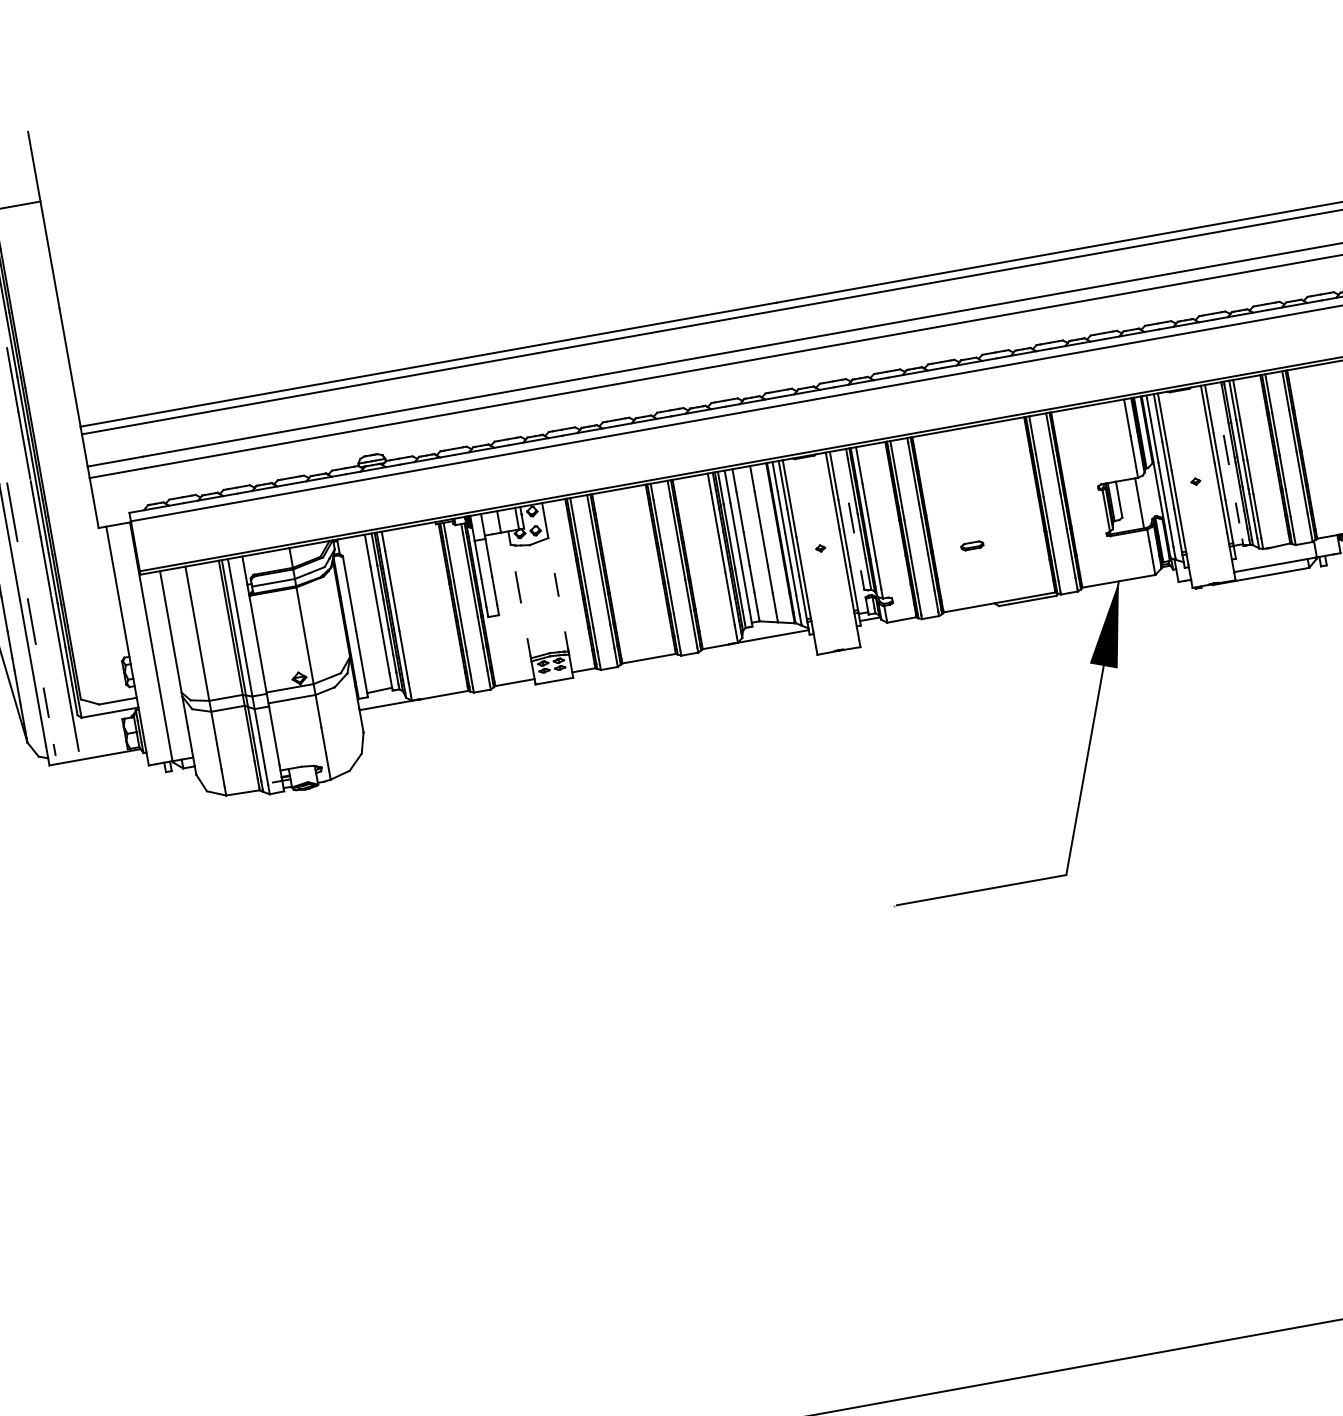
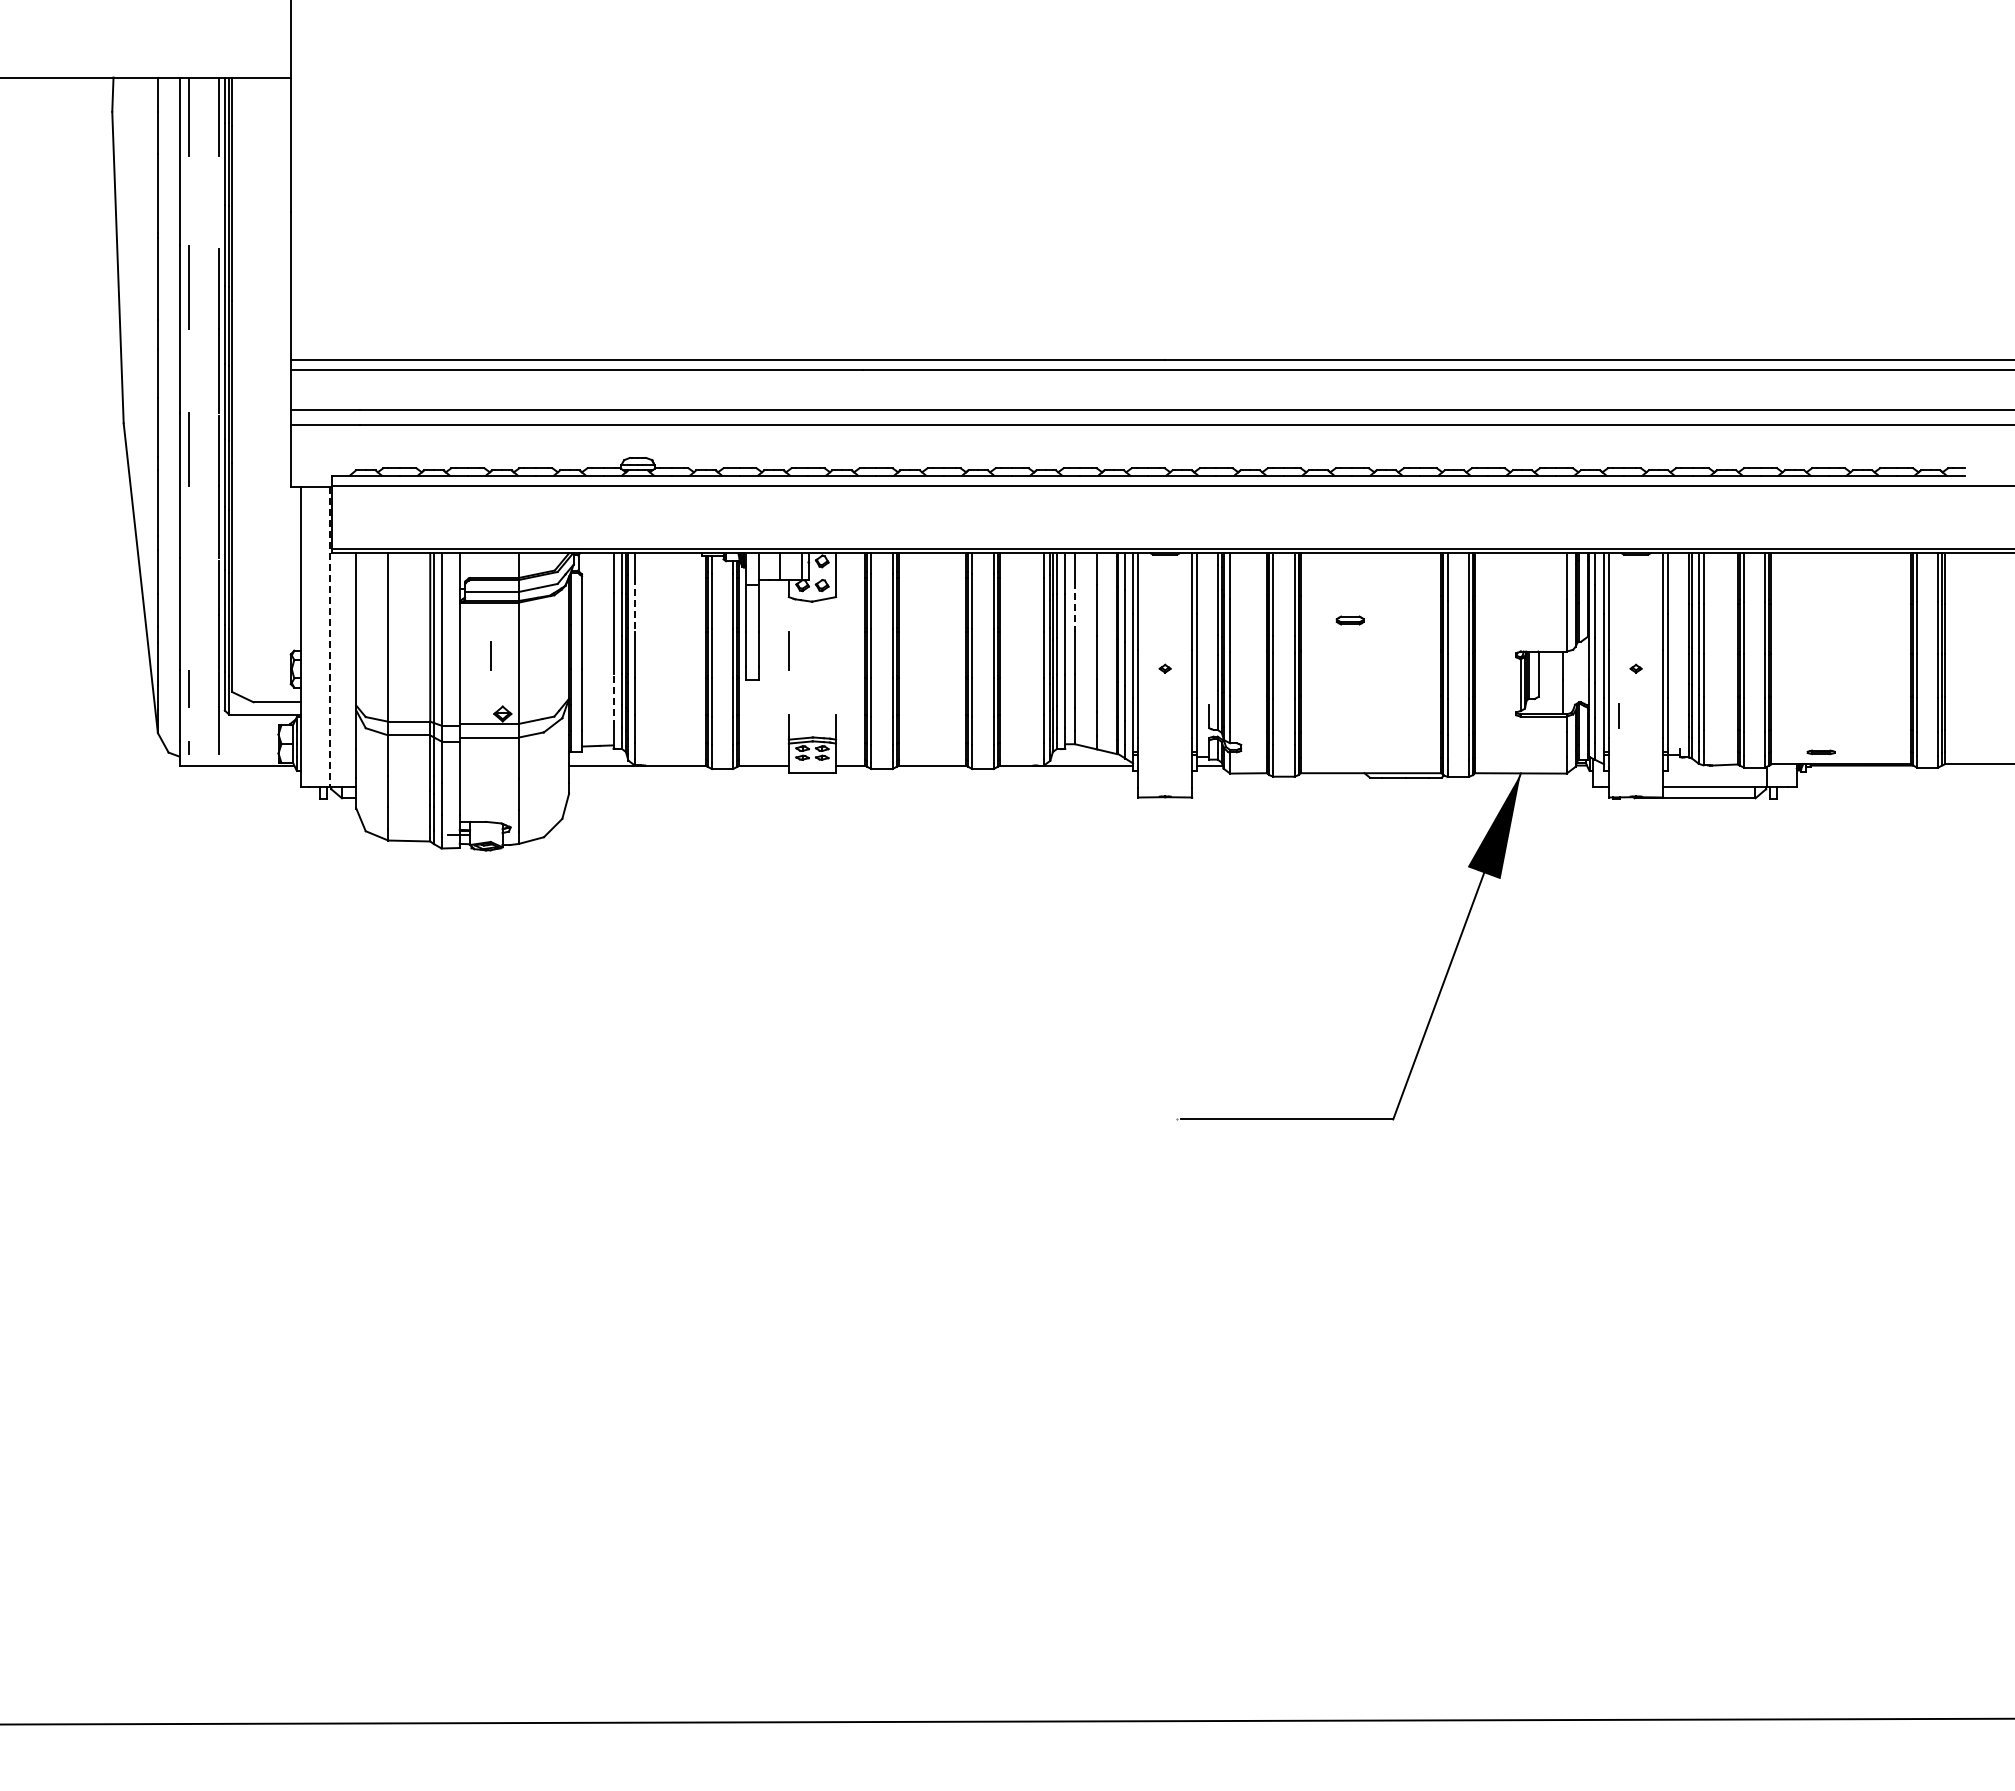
line: (1226, 449) -> (1680, 636), removed
line: (740, 512) -> (1075, 607), solid -> dashed
line: (1236, 512) -> (1618, 715), moved
line: (851, 518) -> (1209, 638), removed
part: (971, 545) -> (1349, 620), moved
line: (388, 572) -> (634, 604), solid -> dashed
line: (556, 584) -> (490, 655), moved
line: (31, 621) -> (189, 586), removed
line: (151, 641) -> (330, 637), solid -> dashed
line: (385, 652) -> (613, 700), solid -> dashed

